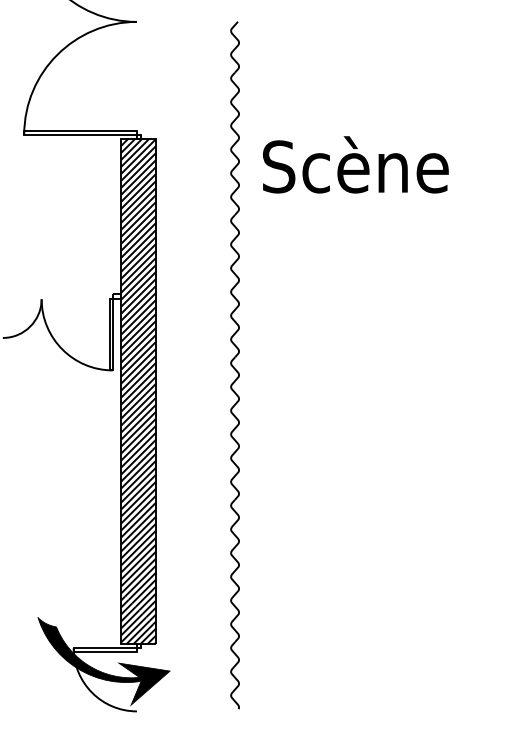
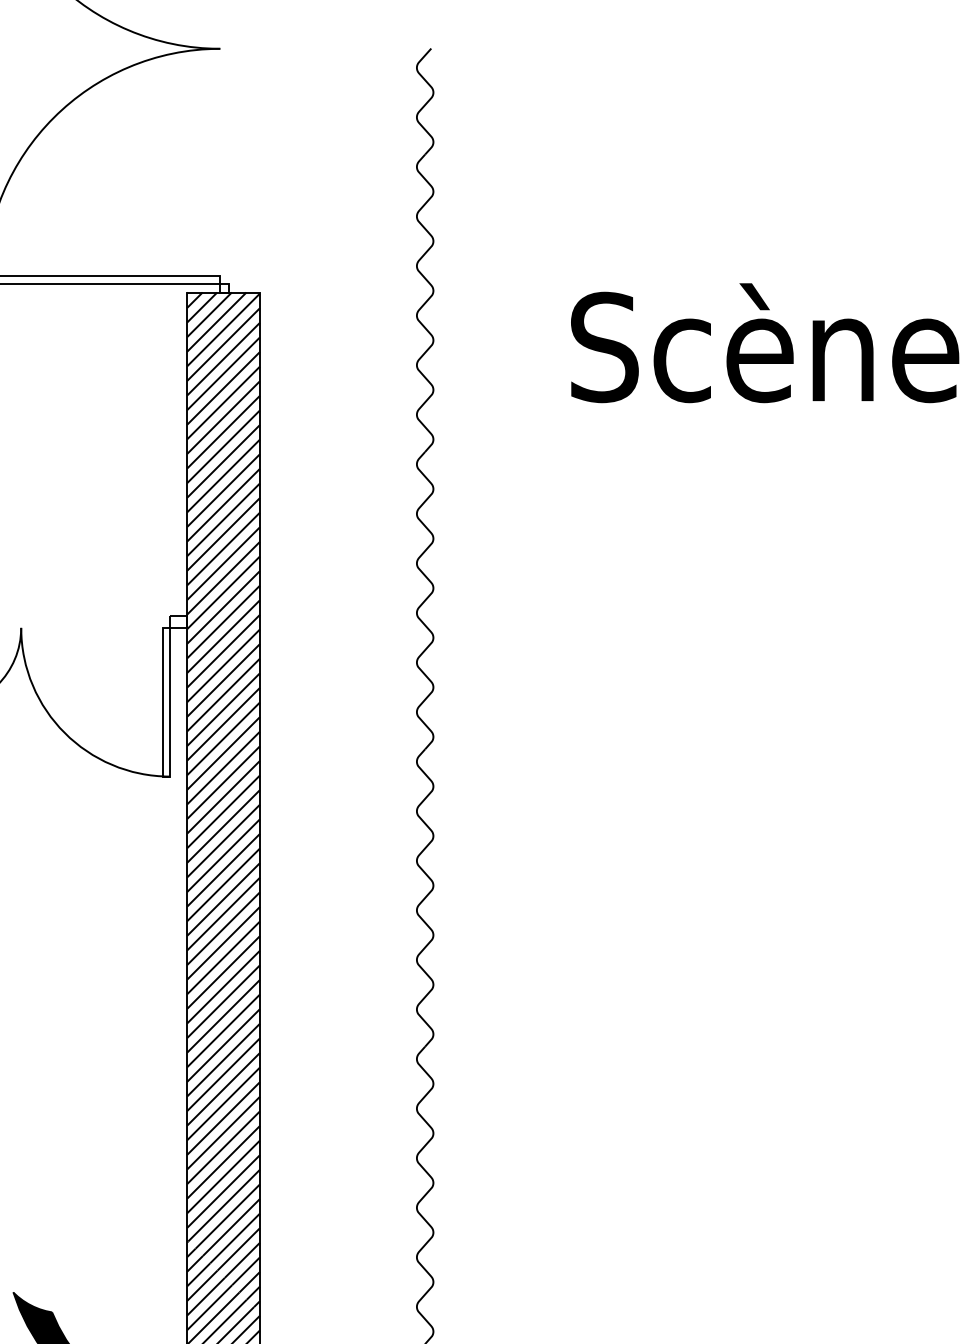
text: (355, 164) -> (764, 342), moved

